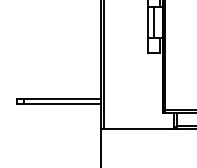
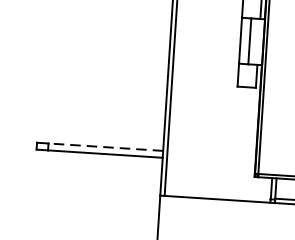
line: (62, 99) -> (105, 147), solid -> dashed

